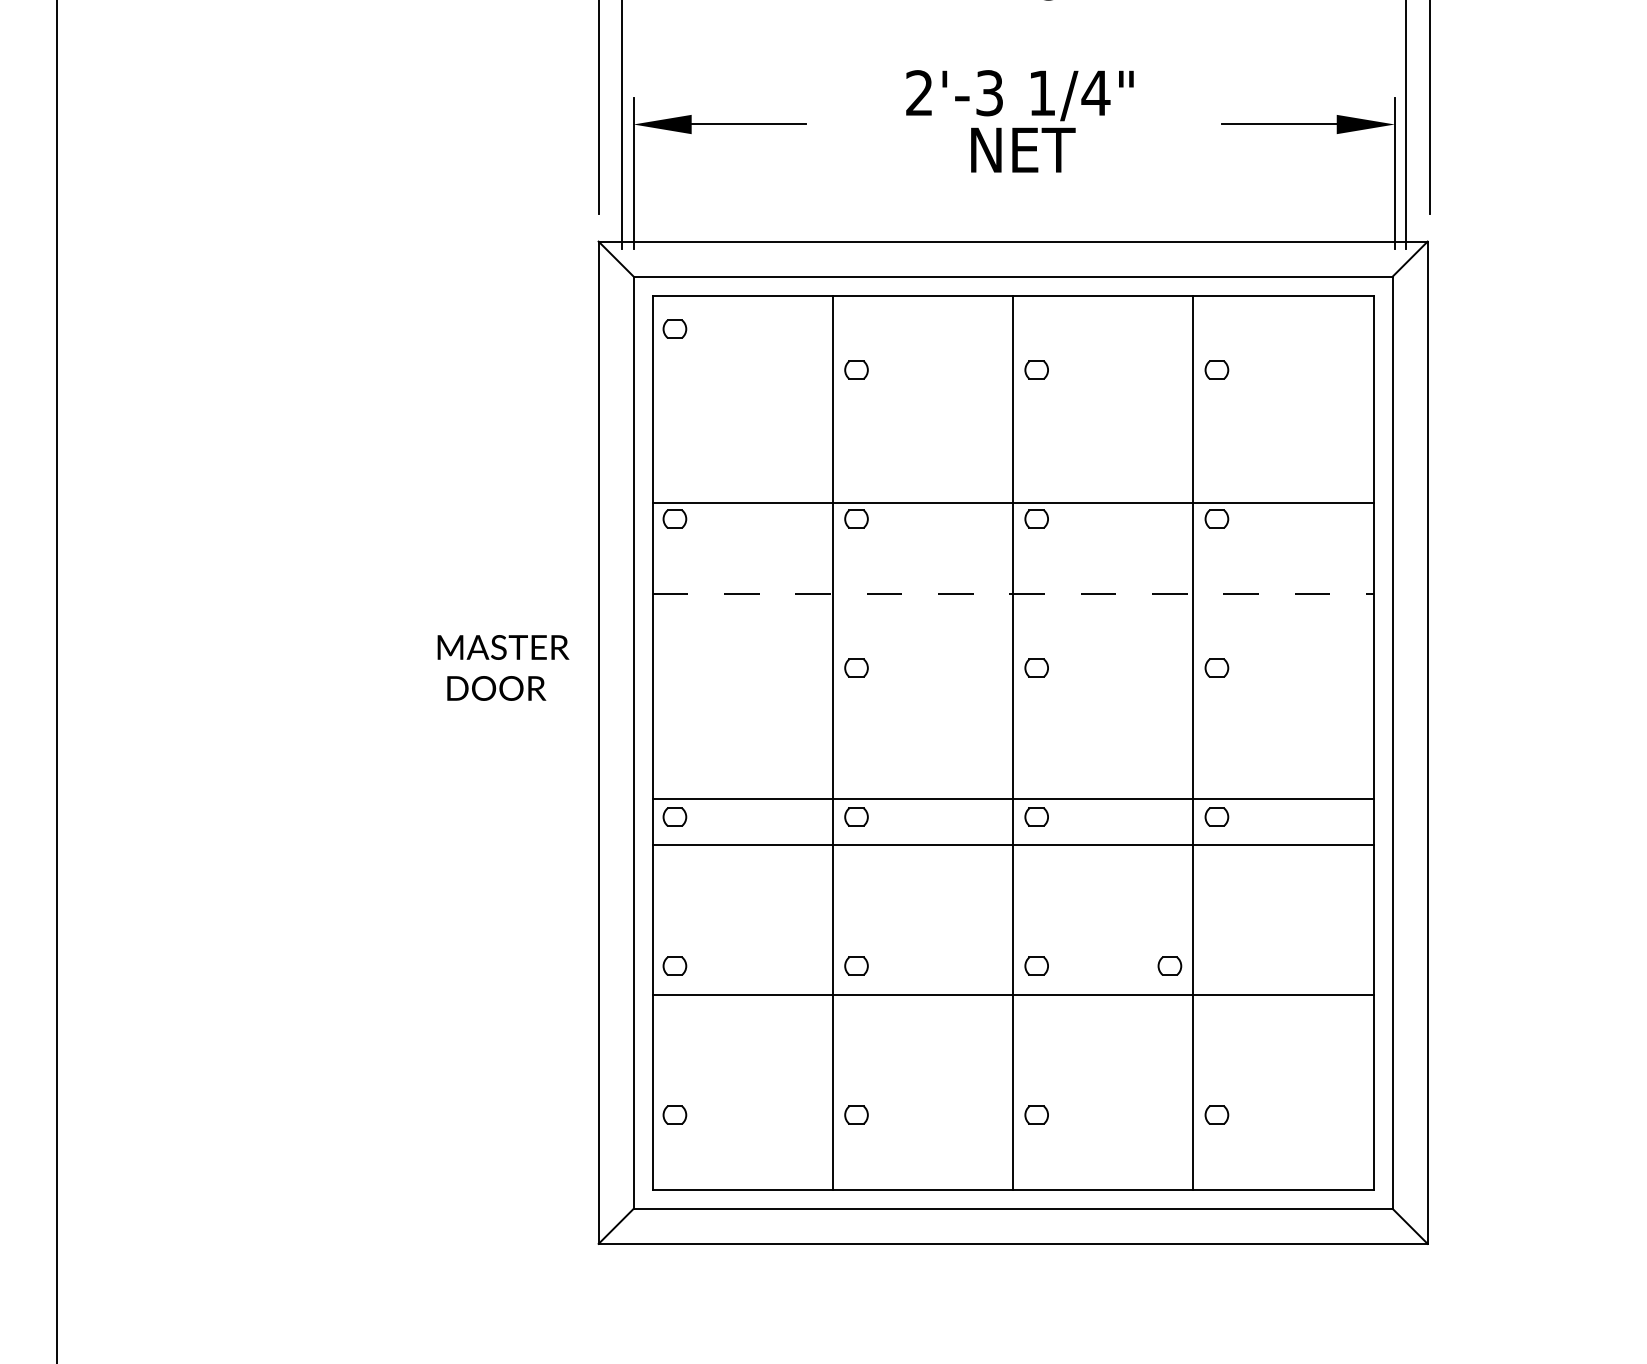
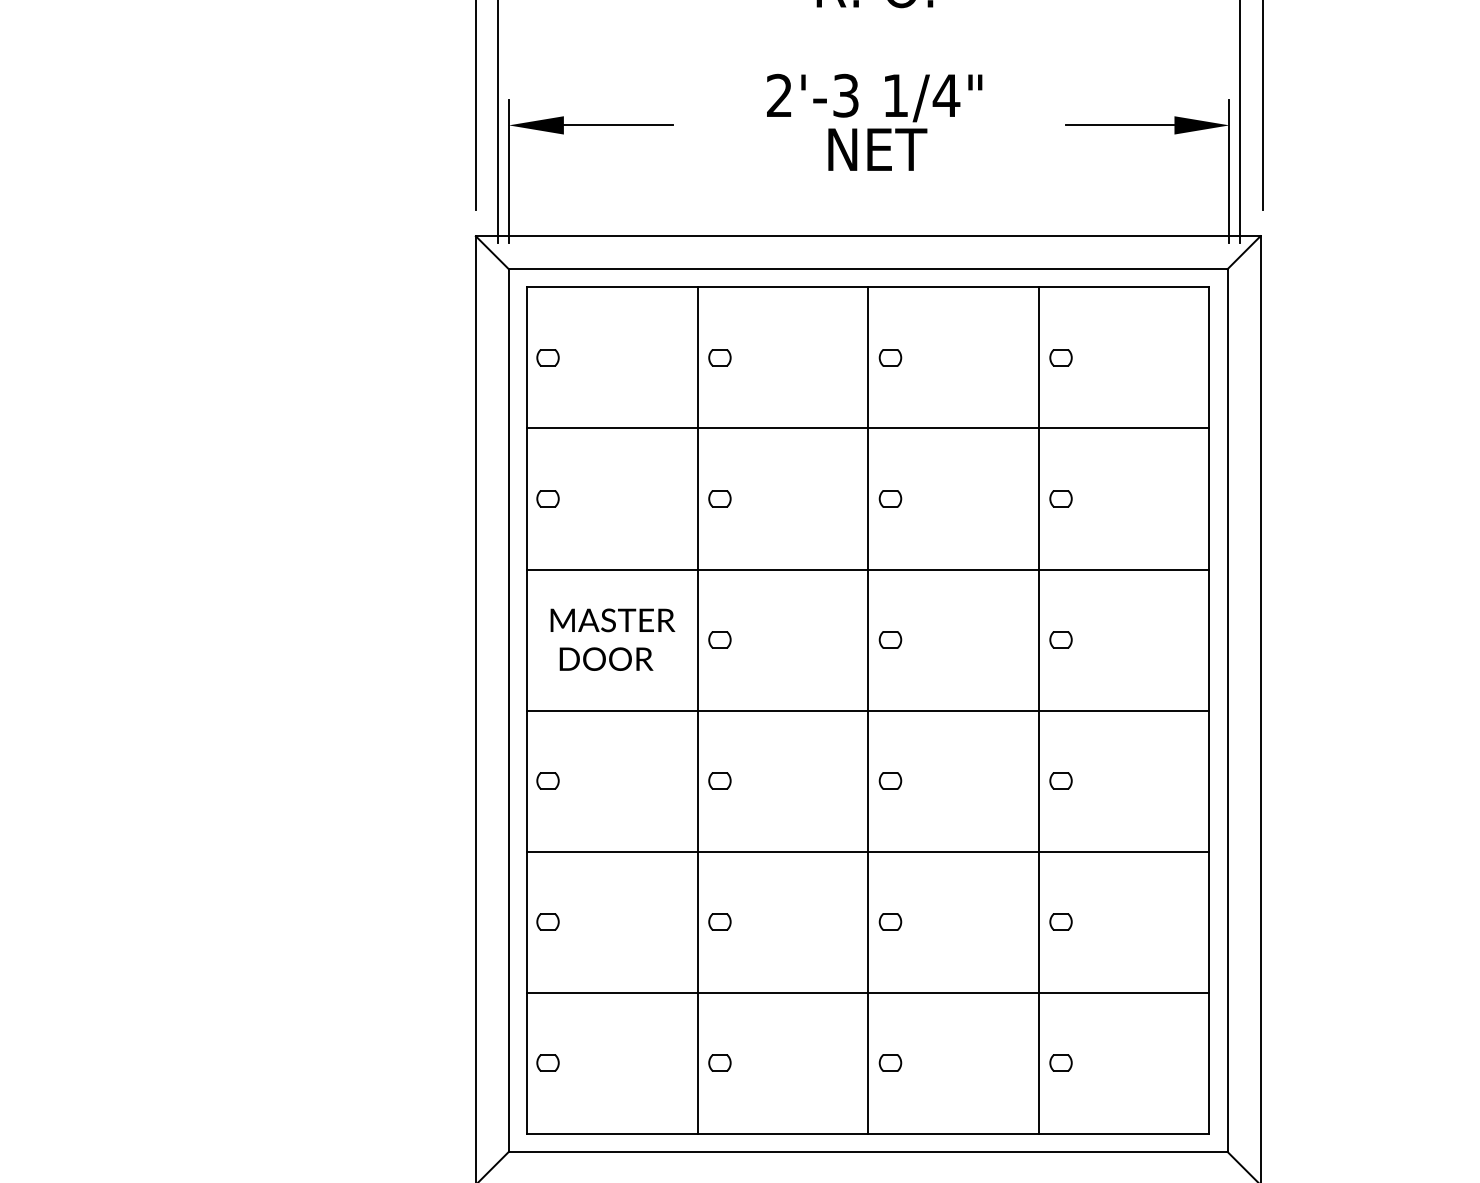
part: (674, 328) -> (547, 357), moved
line: (1012, 502) -> (867, 428), moved
line: (1013, 593) -> (868, 569), dashed -> solid
text: (503, 667) -> (612, 639), moved
line: (1012, 798) -> (867, 710), moved
line: (1012, 844) -> (867, 851), moved
part: (1169, 965) -> (1060, 921), moved
line: (1012, 994) -> (867, 992), moved

